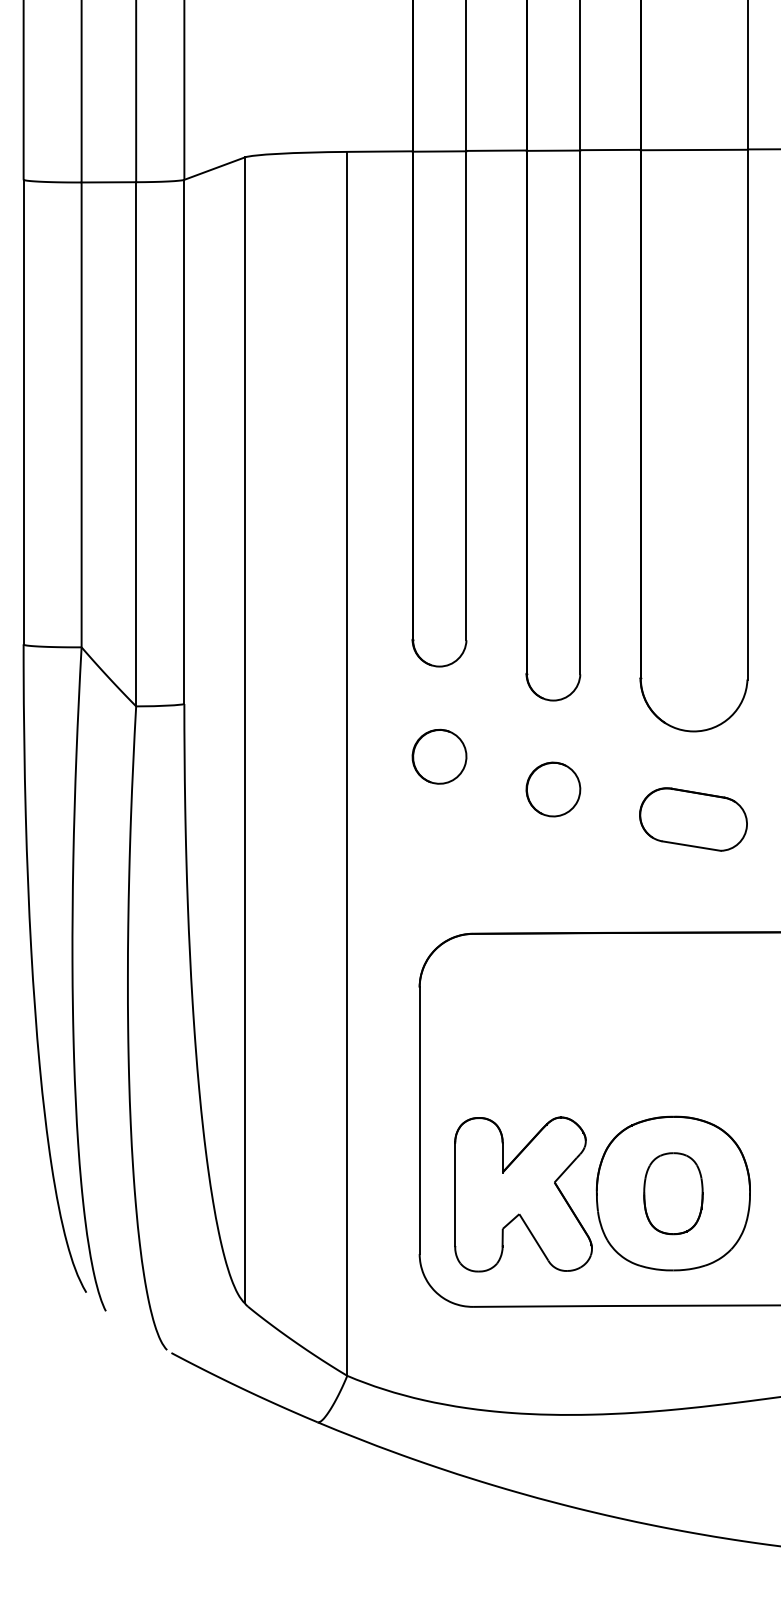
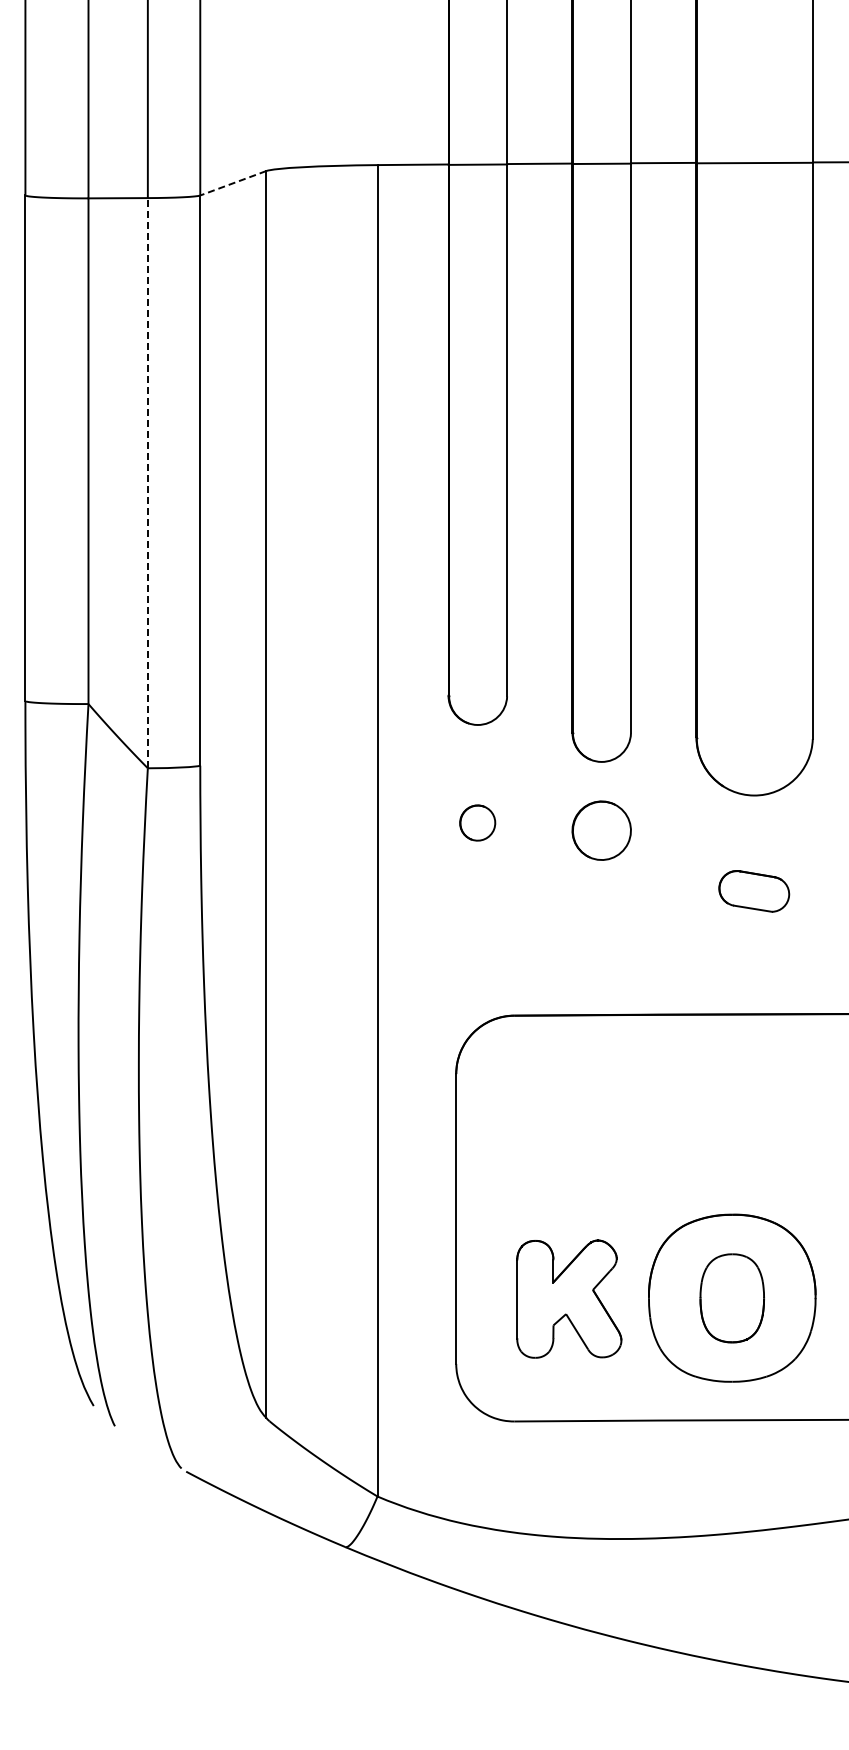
line: (213, 168) -> (232, 183), solid -> dashed
line: (135, 443) -> (147, 482), solid -> dashed
part: (439, 756) -> (477, 822), size x0.6
part: (553, 789) -> (601, 830), moved
part: (693, 819) -> (754, 891), size x0.6
part: (523, 1193) -> (569, 1298), size x0.7

